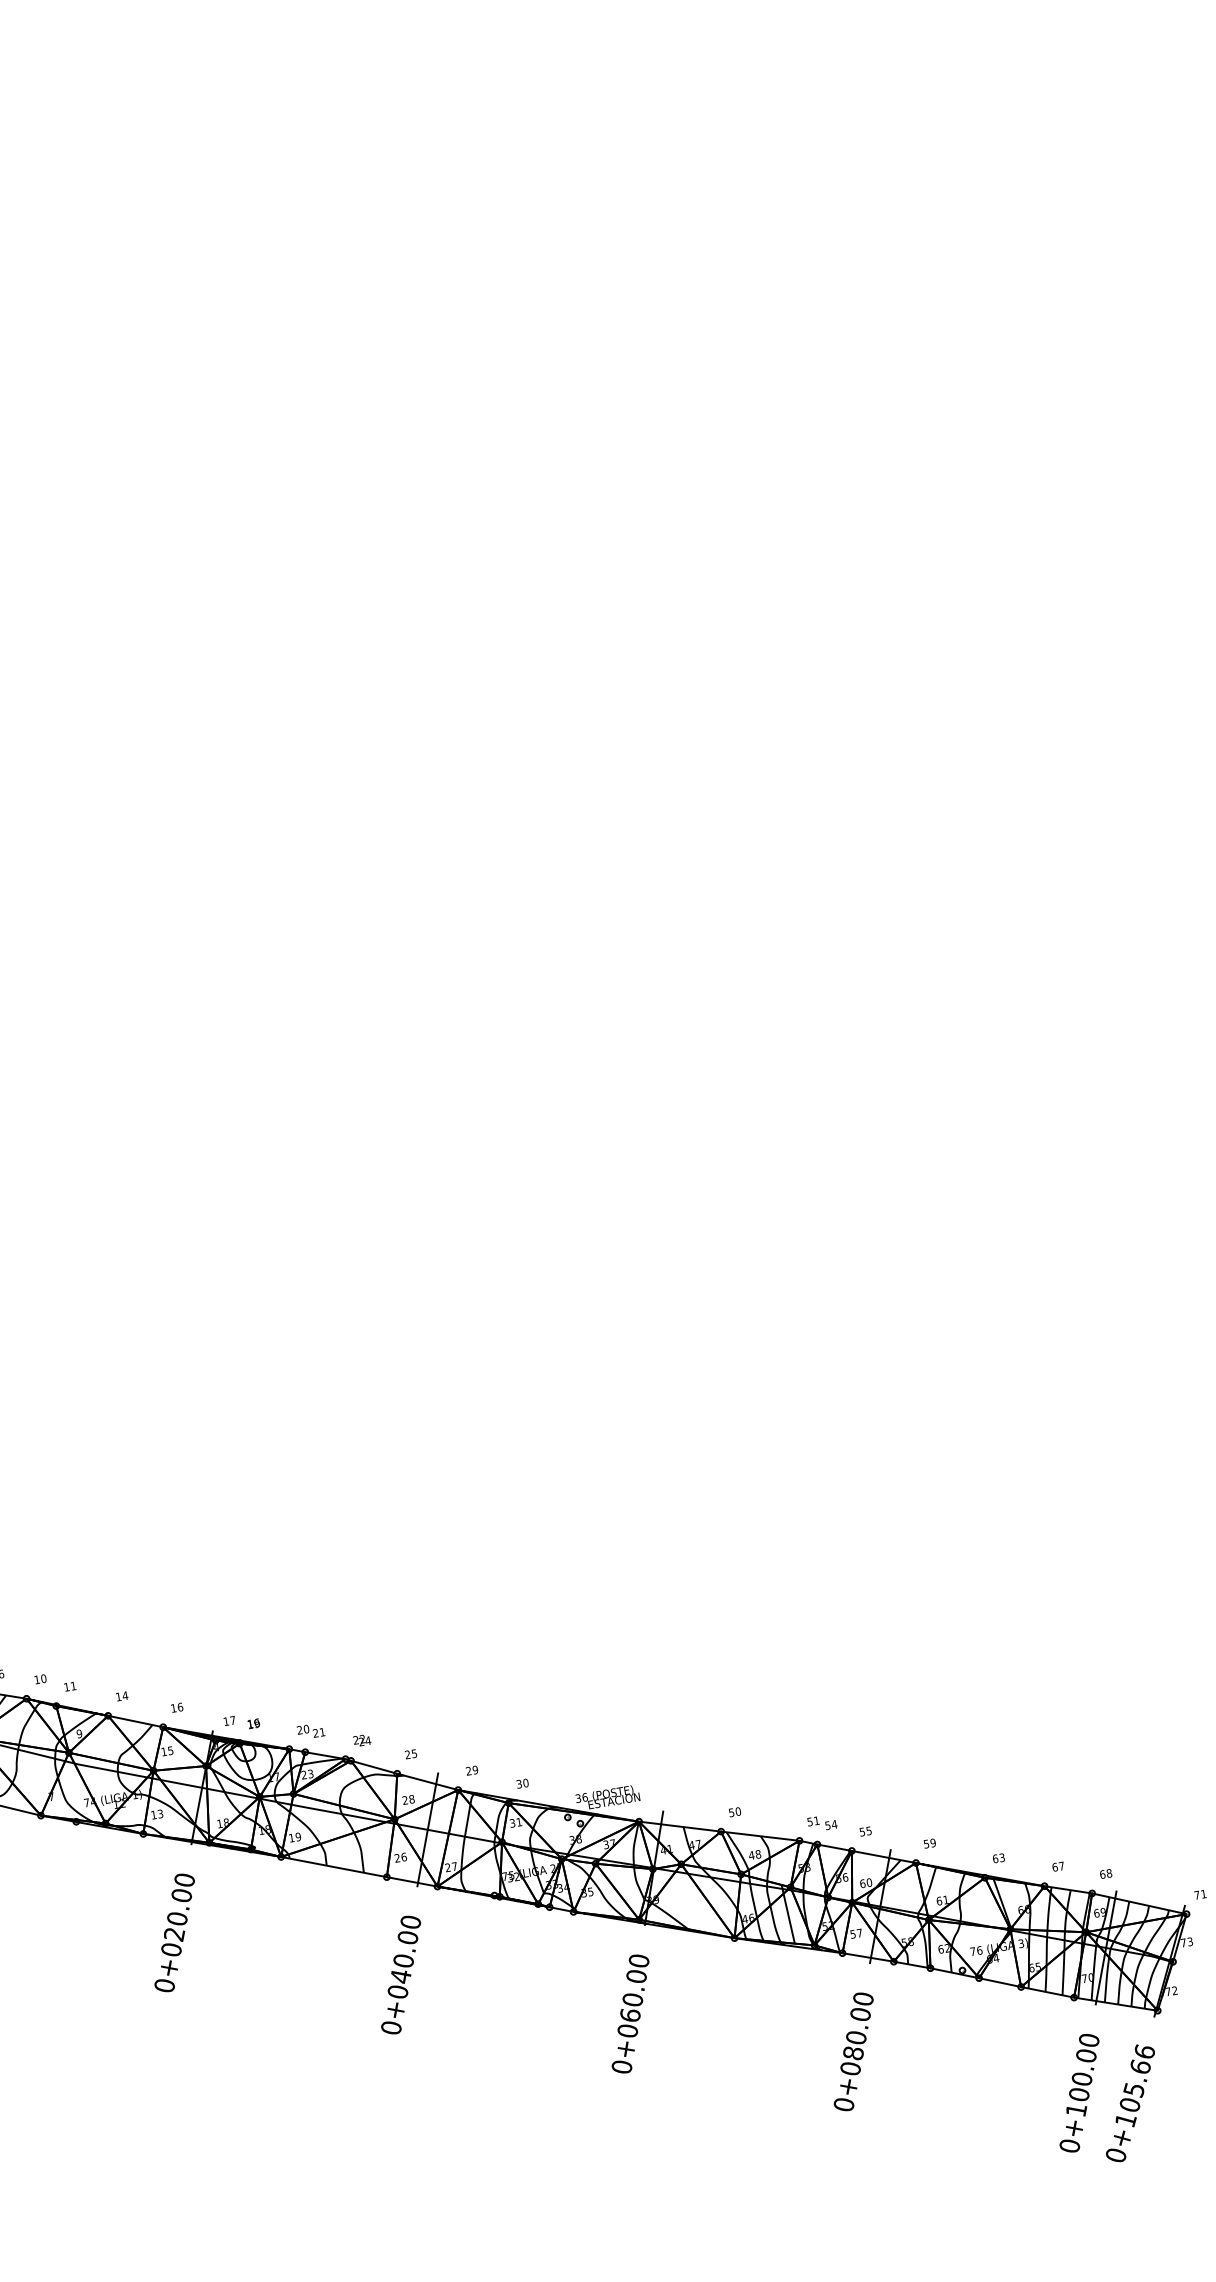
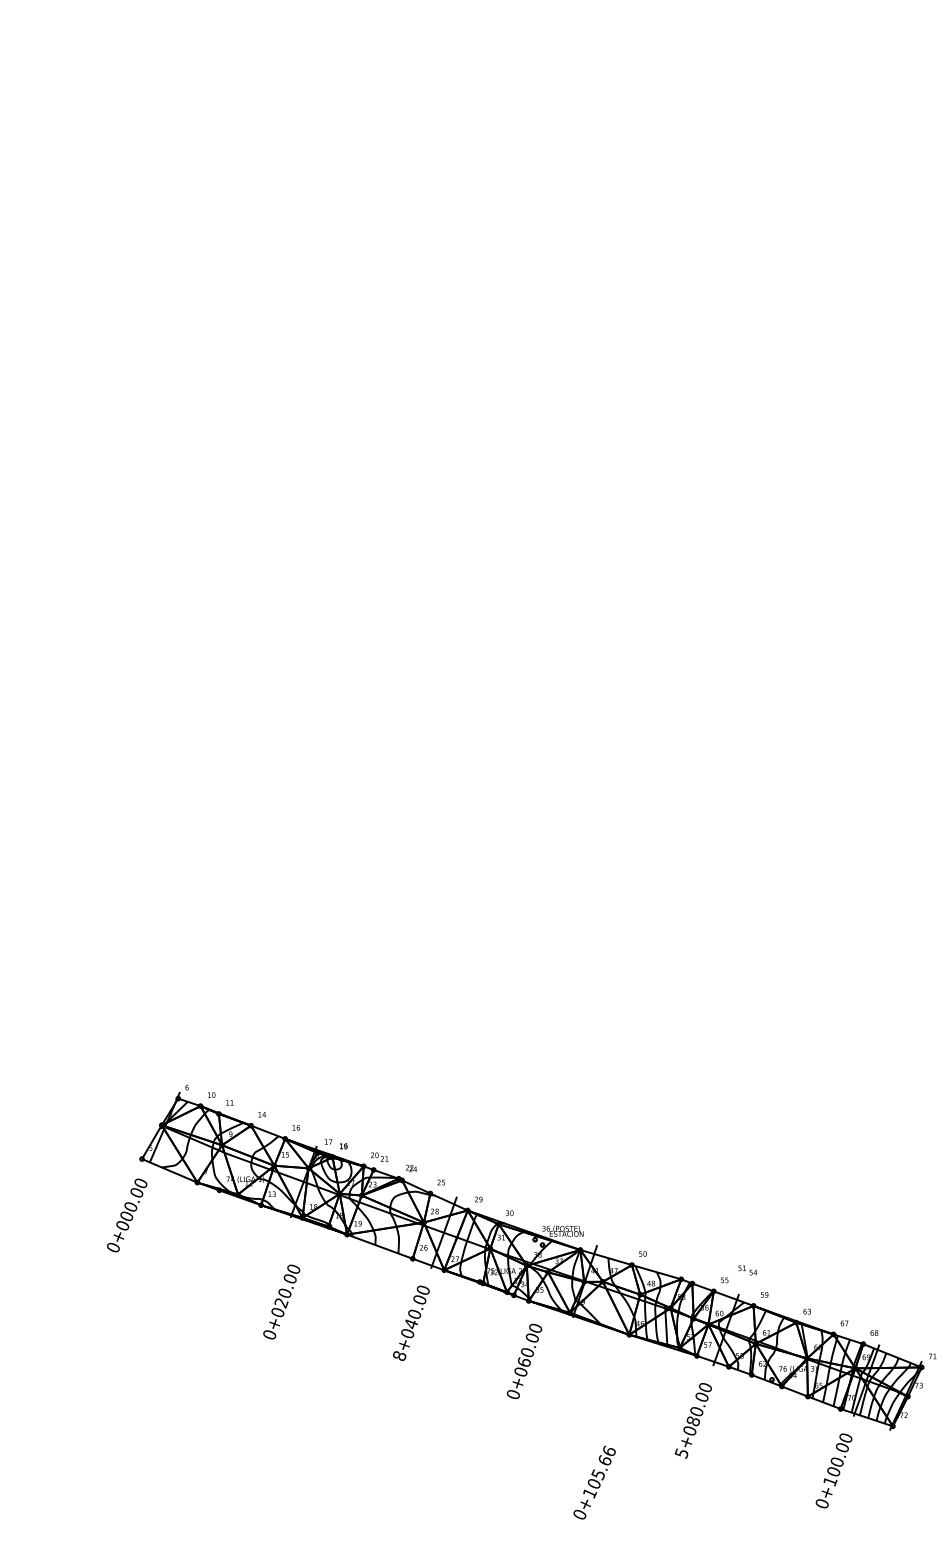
text: (821, 1823) -> (747, 1270), moved
text: (174, 1932) -> (281, 1301), moved
text: (630, 2014) -> (524, 1361), moved
text: (391, 2027) -> (399, 1355), 0+040.00 -> 8+040.00
text: (1130, 2102) -> (594, 1482), moved
text: (843, 2105) -> (681, 1453), 0+080.00 -> 5+080.00

